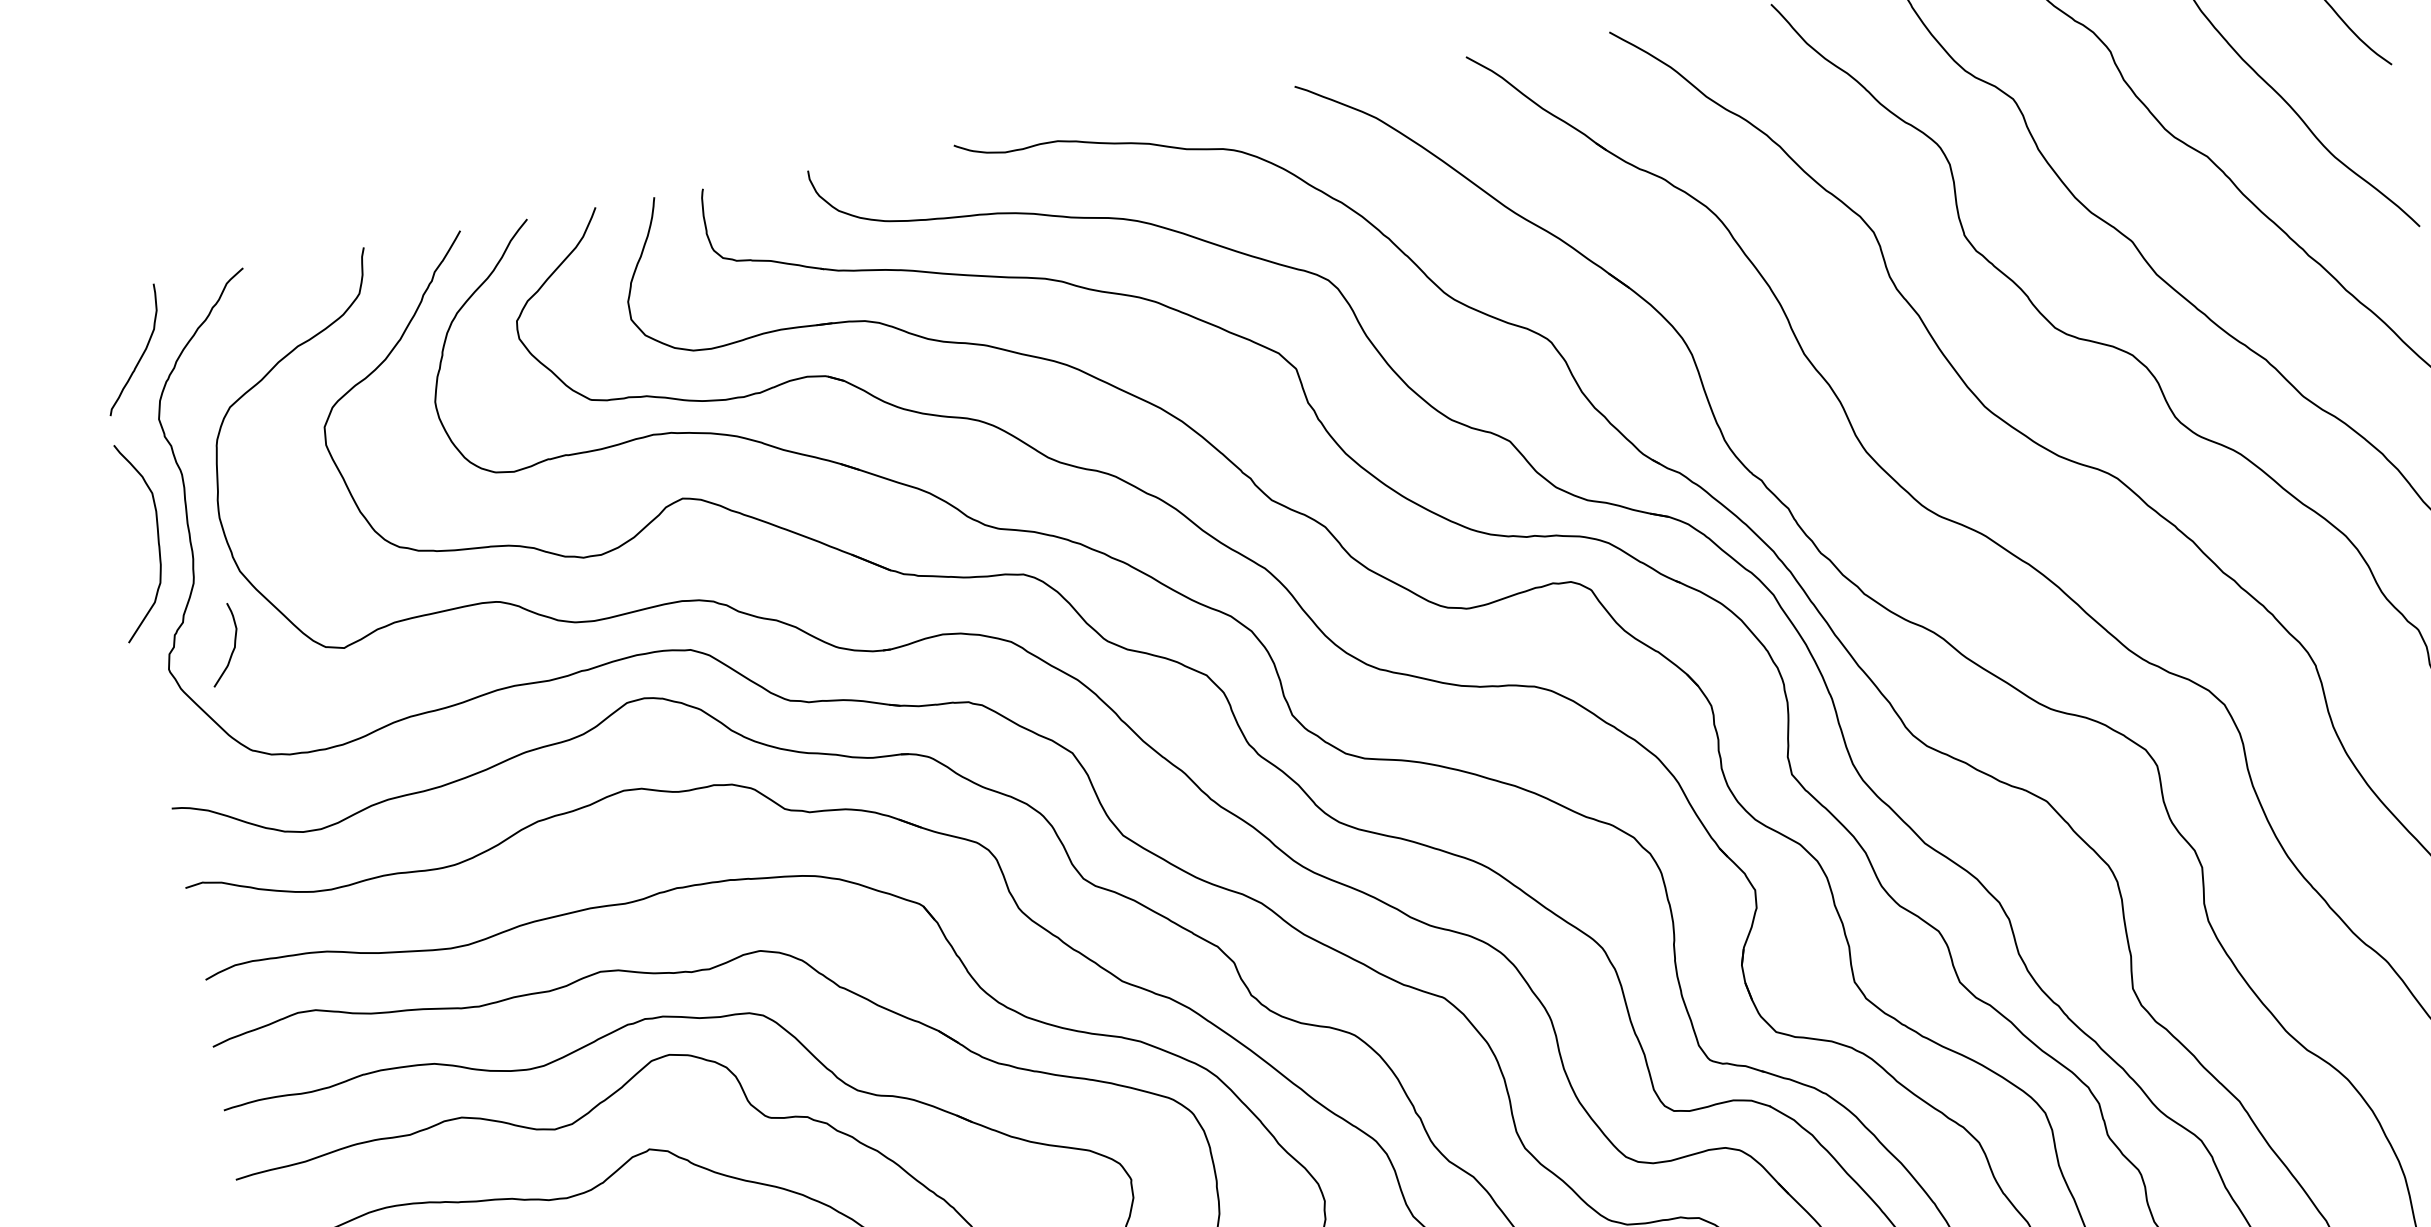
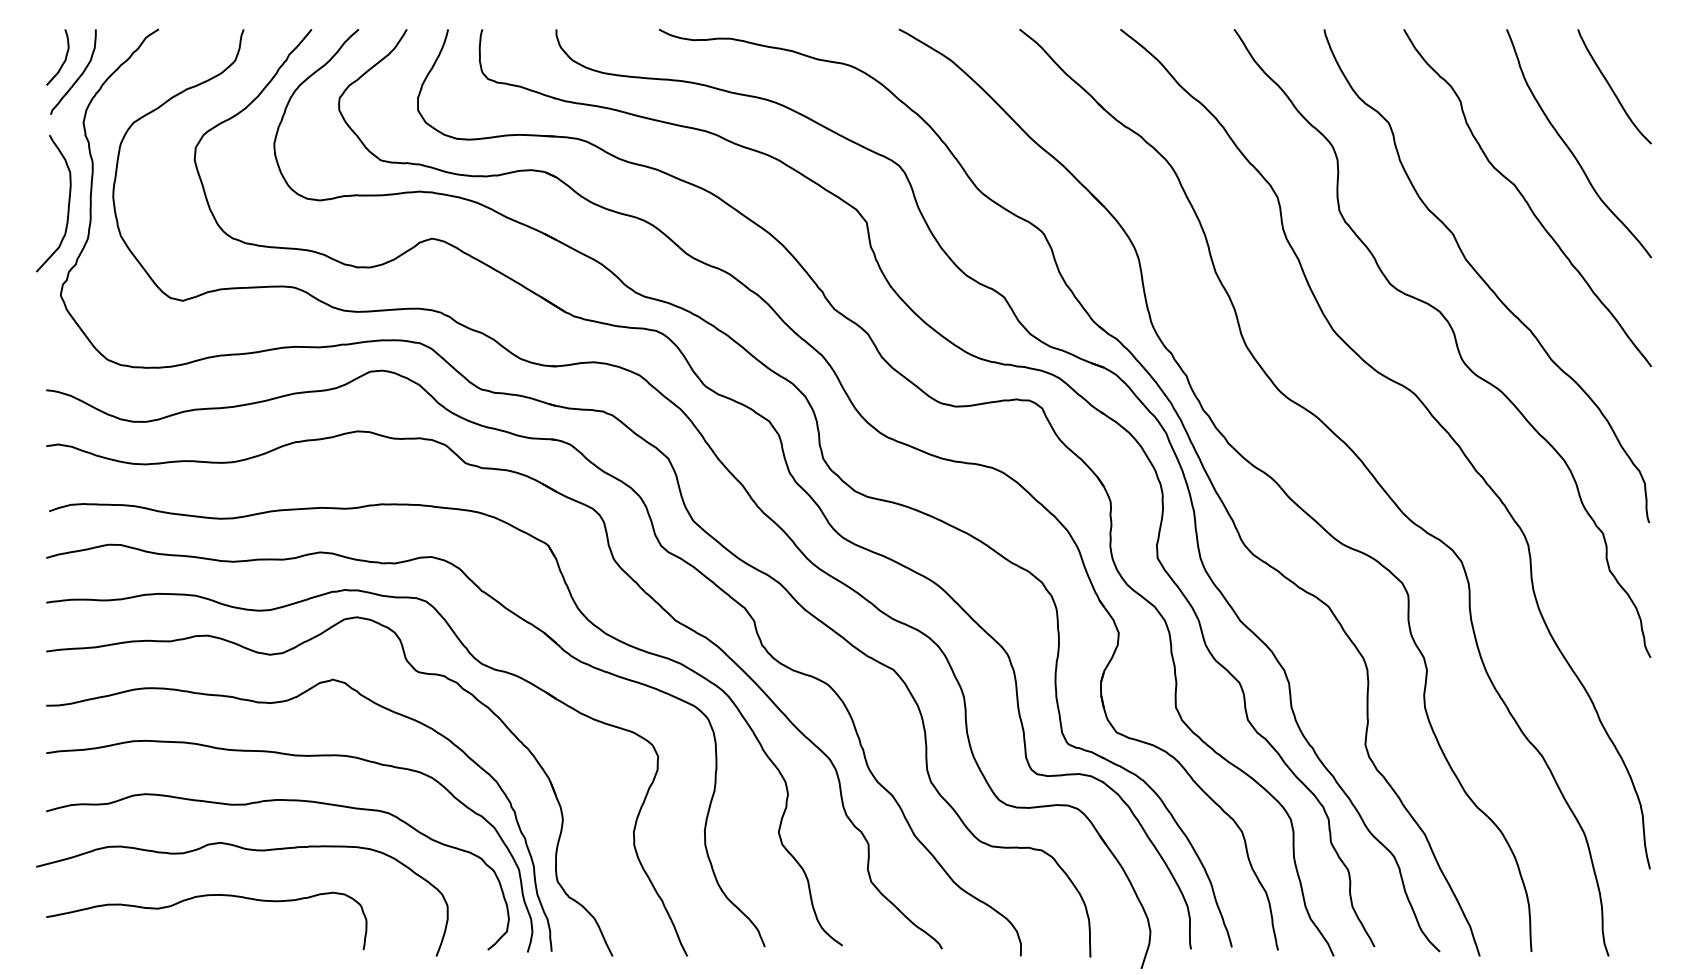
curve: (232, 649) -> (63, 61), moved

